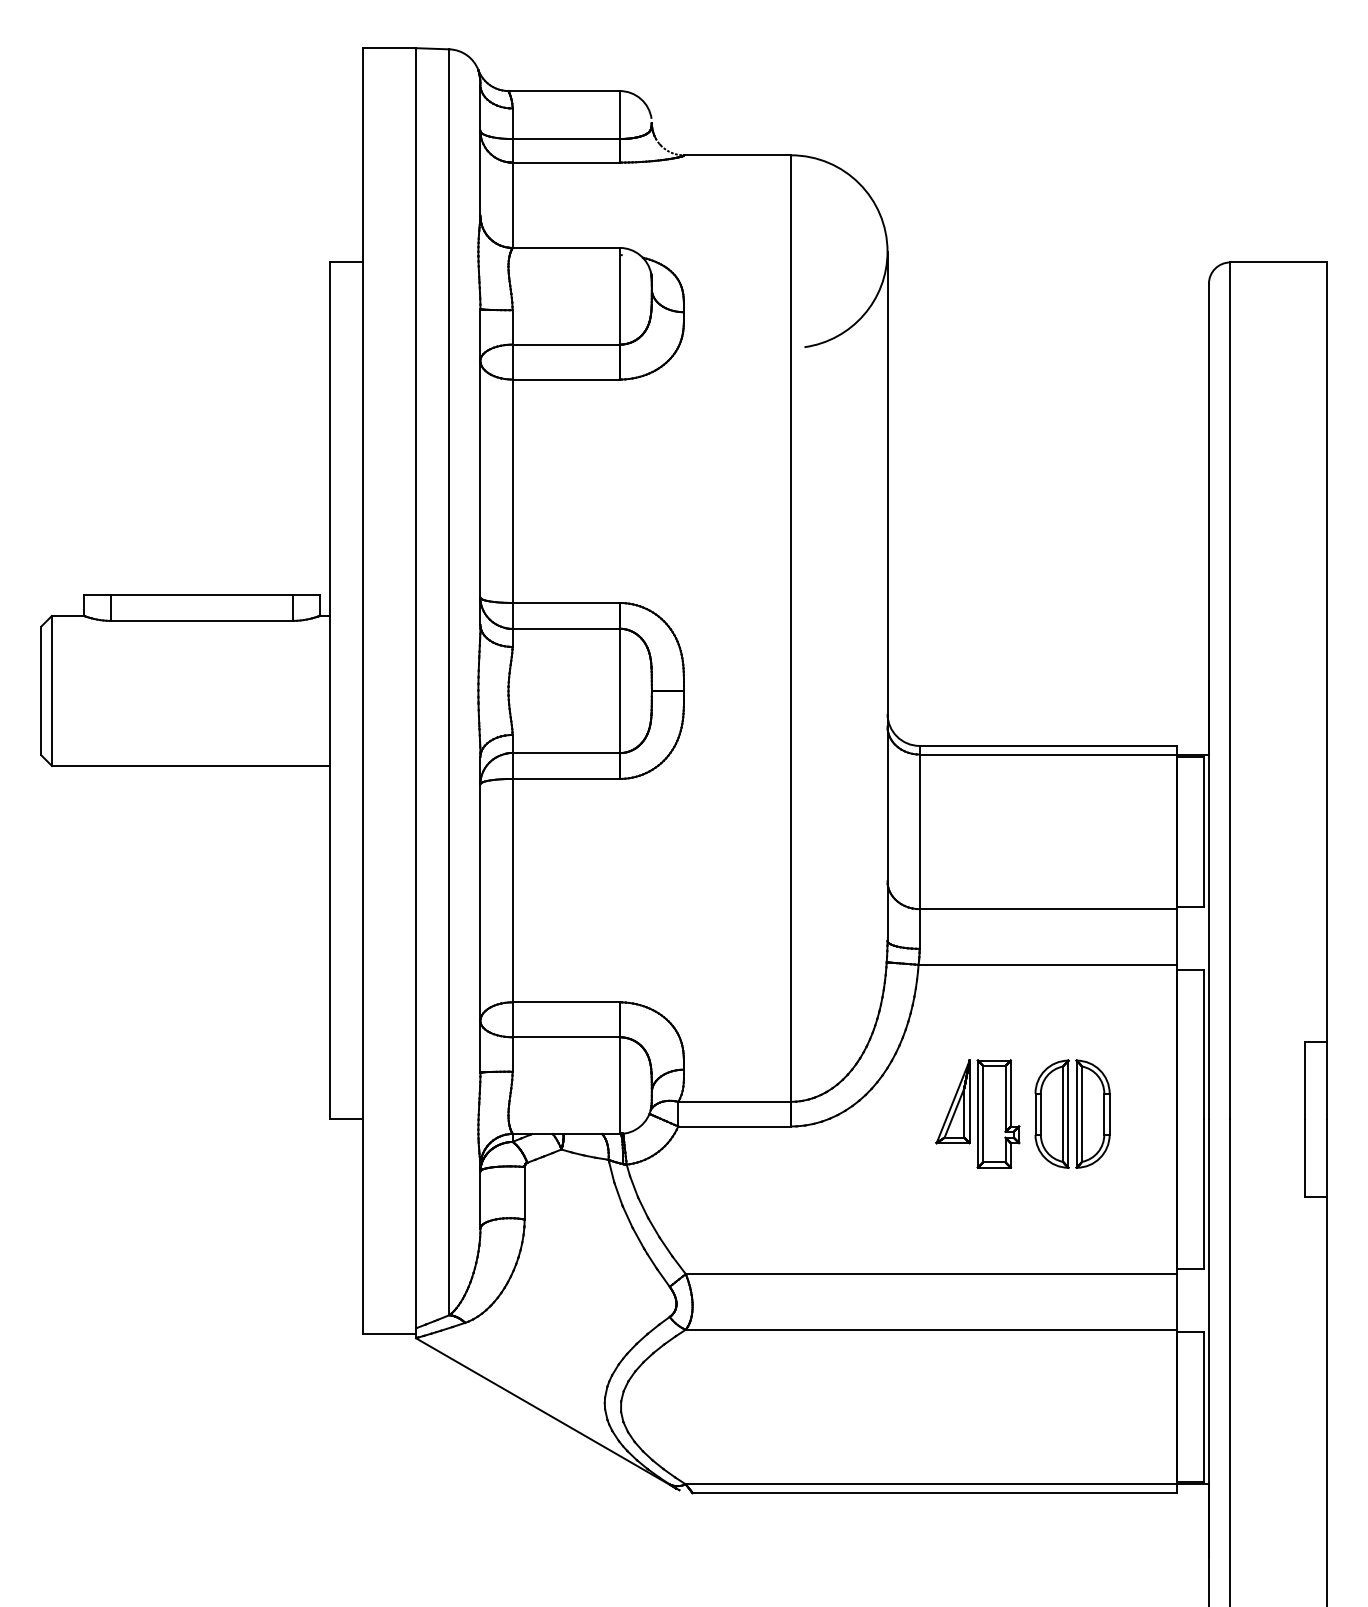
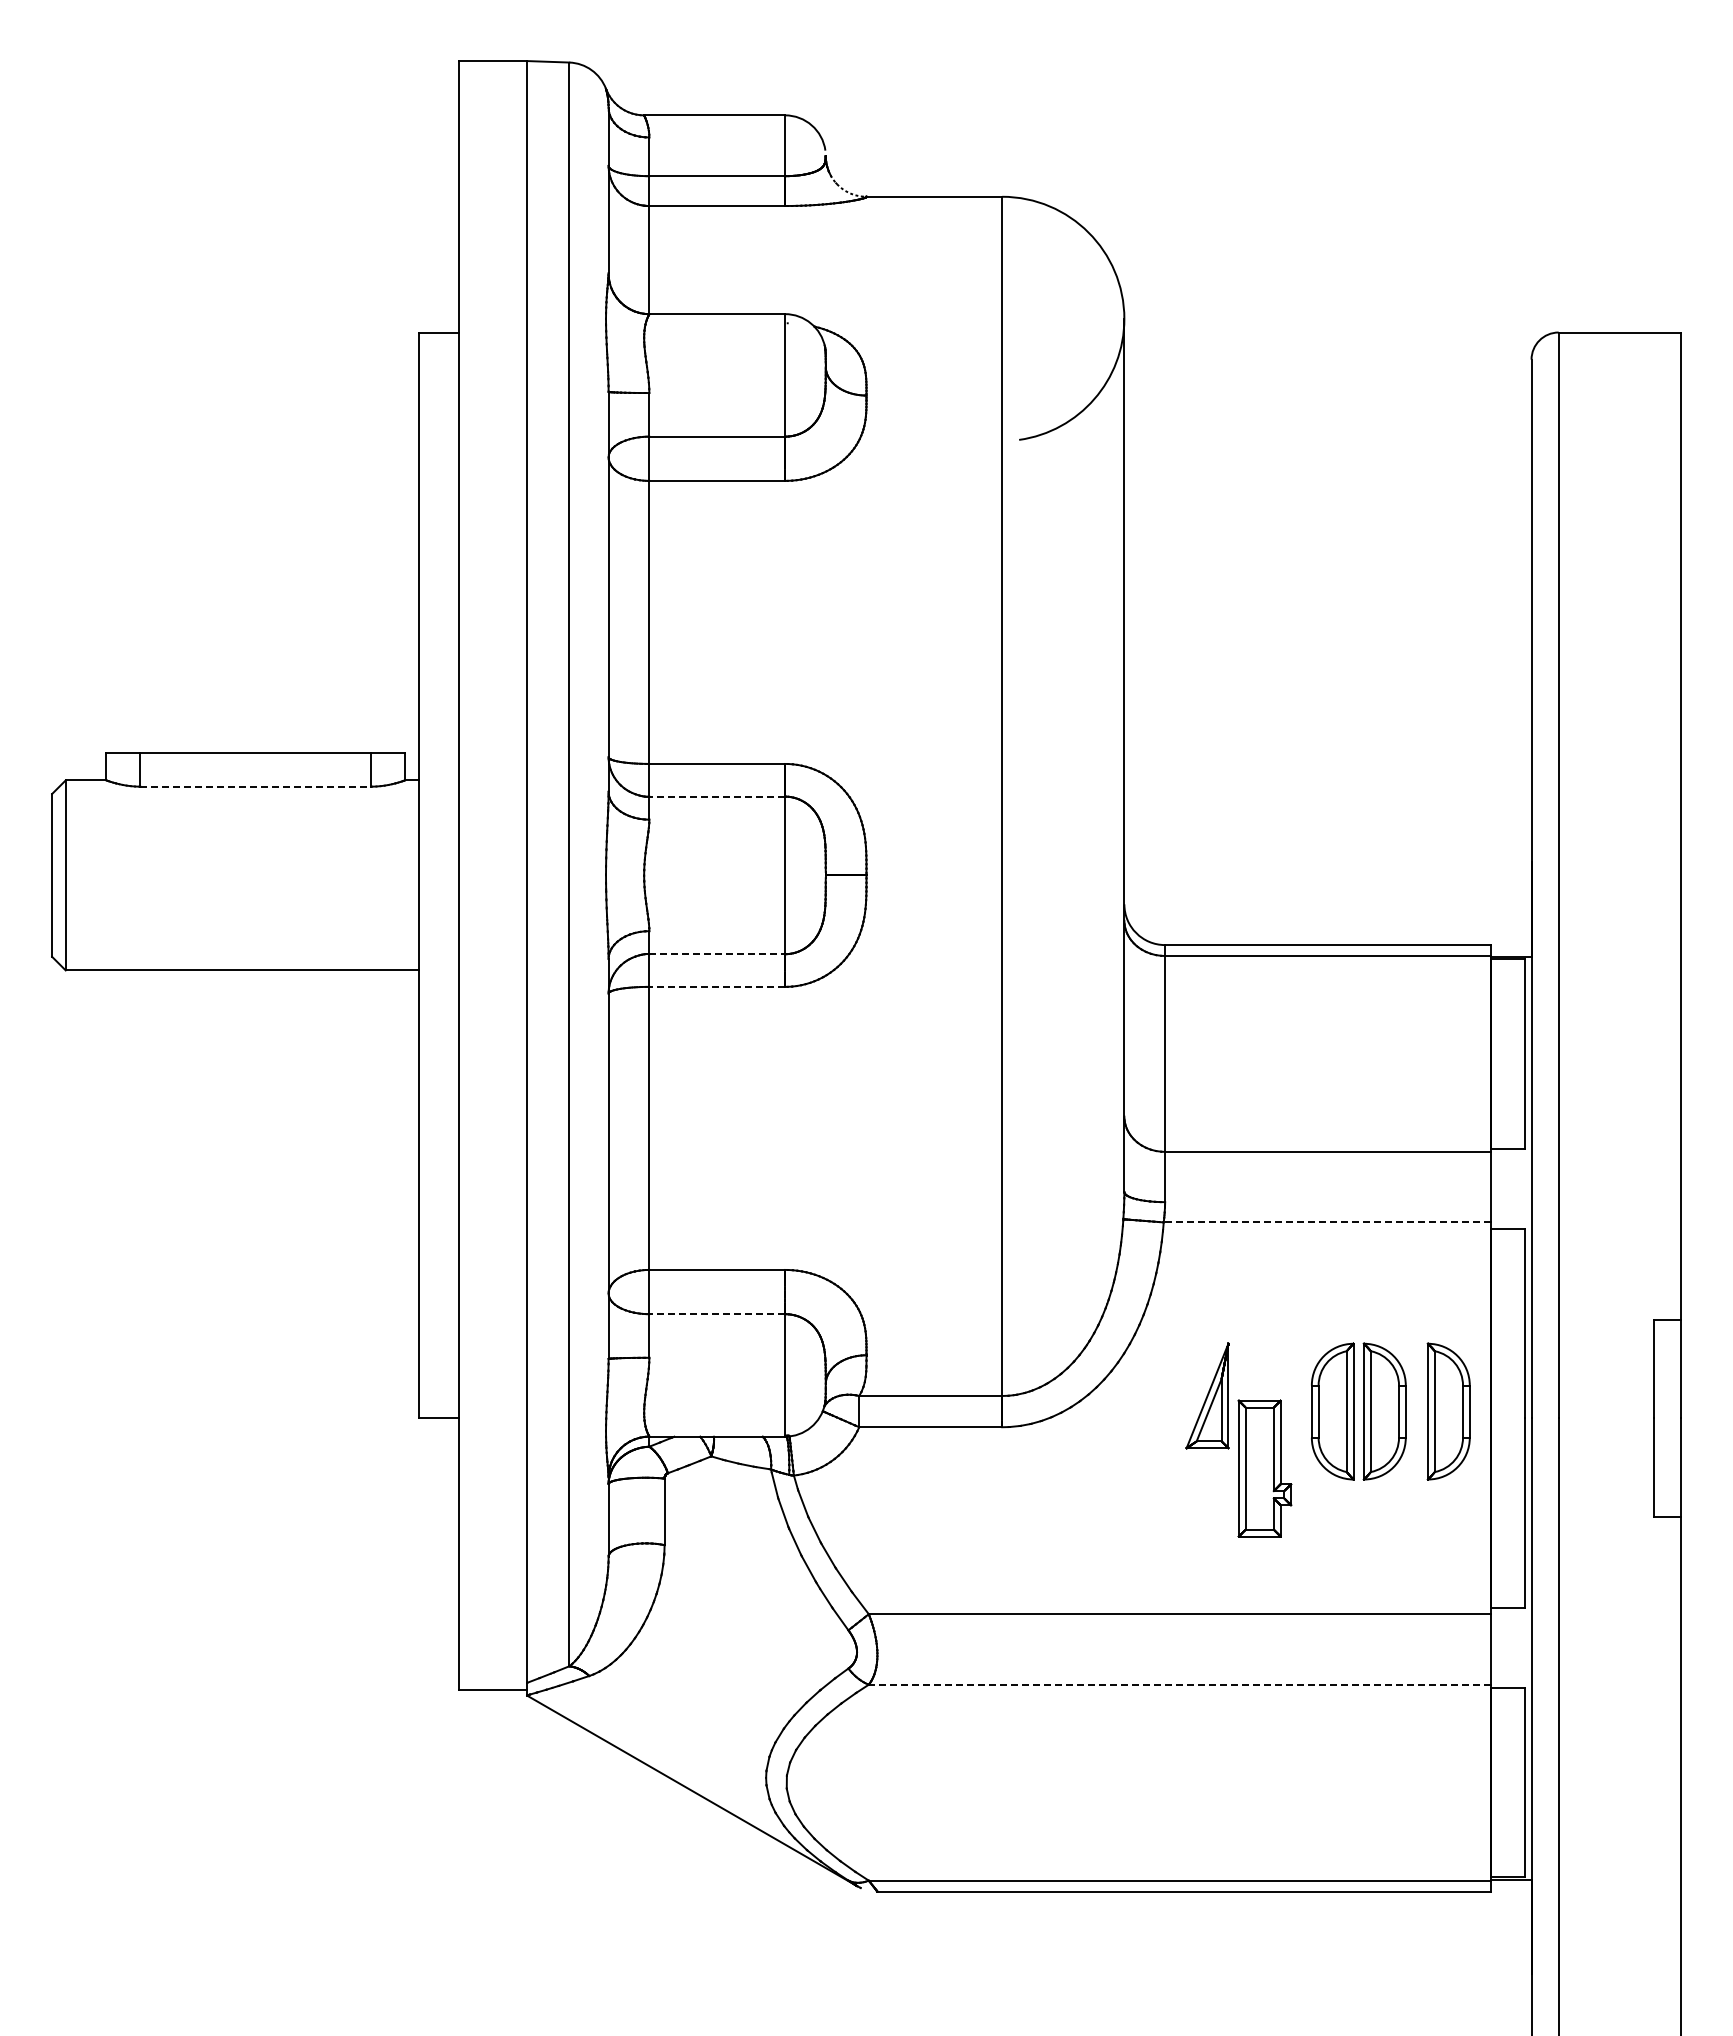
line: (202, 620) -> (256, 786), solid -> dashed
line: (566, 628) -> (717, 796), solid -> dashed
line: (566, 753) -> (717, 954), solid -> dashed
line: (566, 778) -> (717, 986), solid -> dashed
line: (1047, 964) -> (1327, 1222), solid -> dashed
line: (566, 1037) -> (717, 1314), solid -> dashed
part: (998, 1114) -> (1264, 1468), moved
part: (1143, 1114) -> (1448, 1411), added
line: (931, 1329) -> (1179, 1684), solid -> dashed

